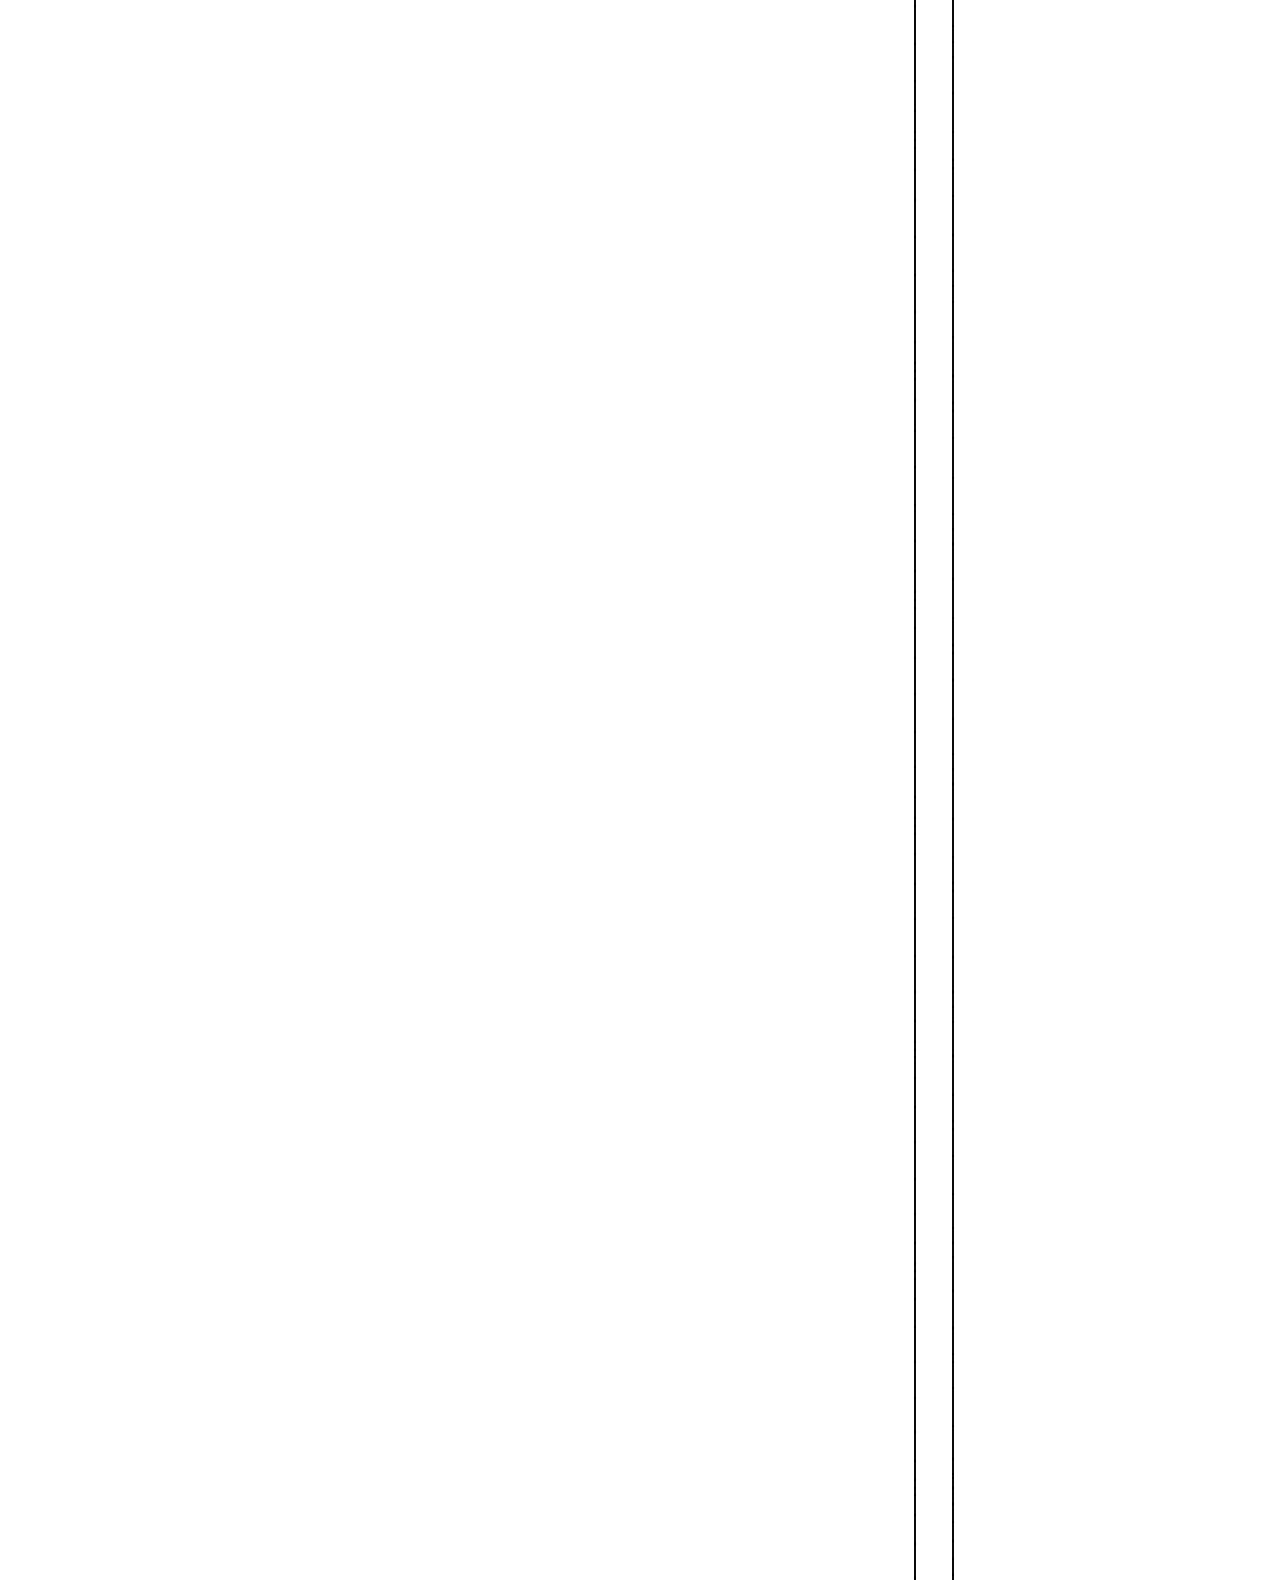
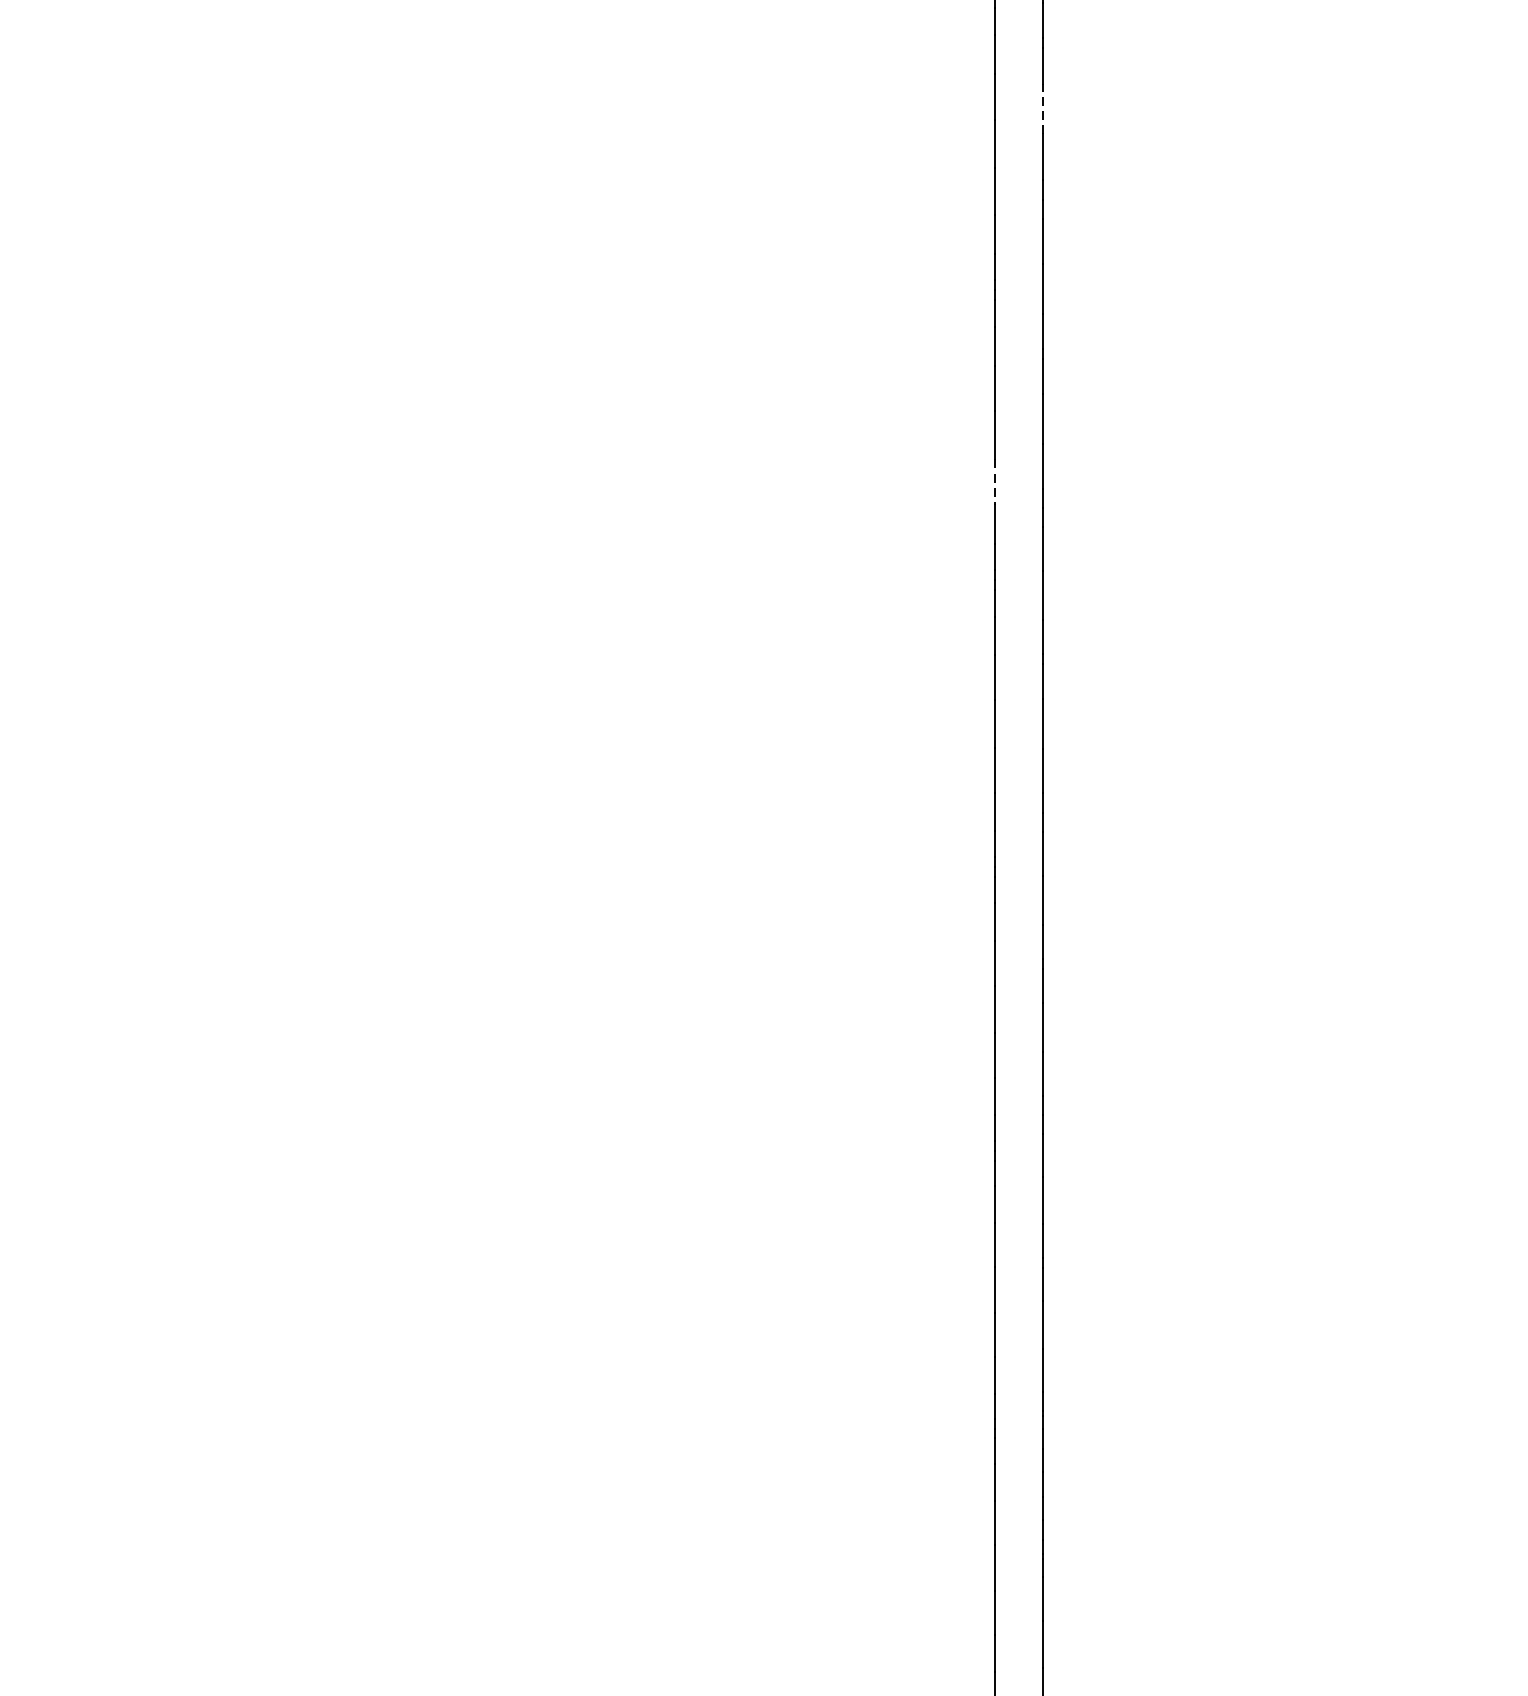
line: (953, 458) -> (1044, 109), solid -> dashed
line: (915, 749) -> (995, 482), solid -> dashed

